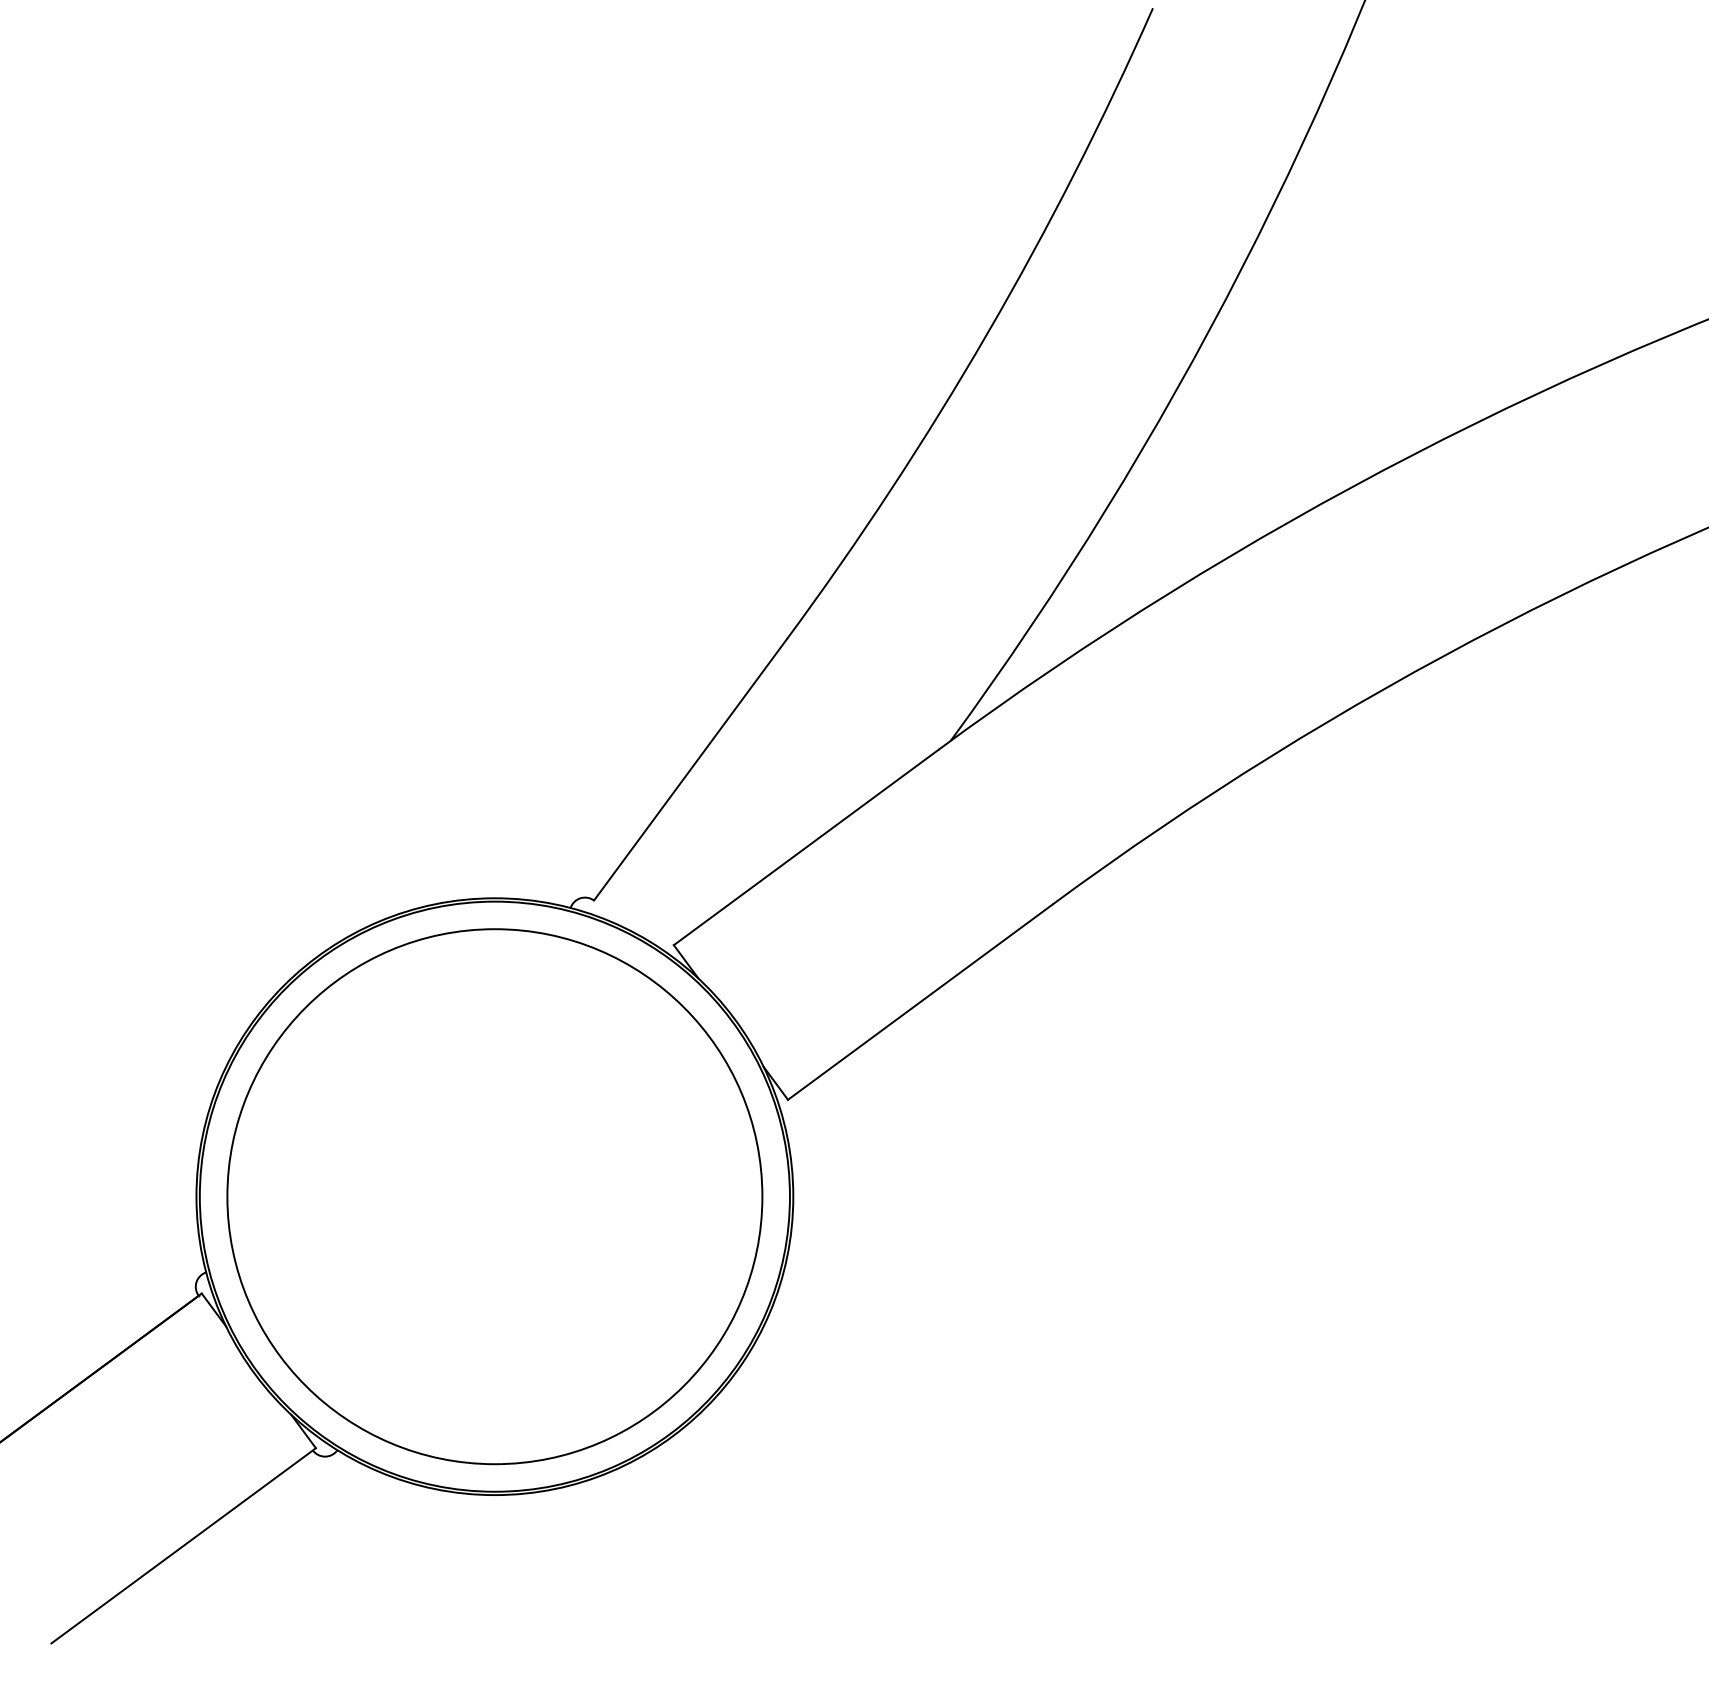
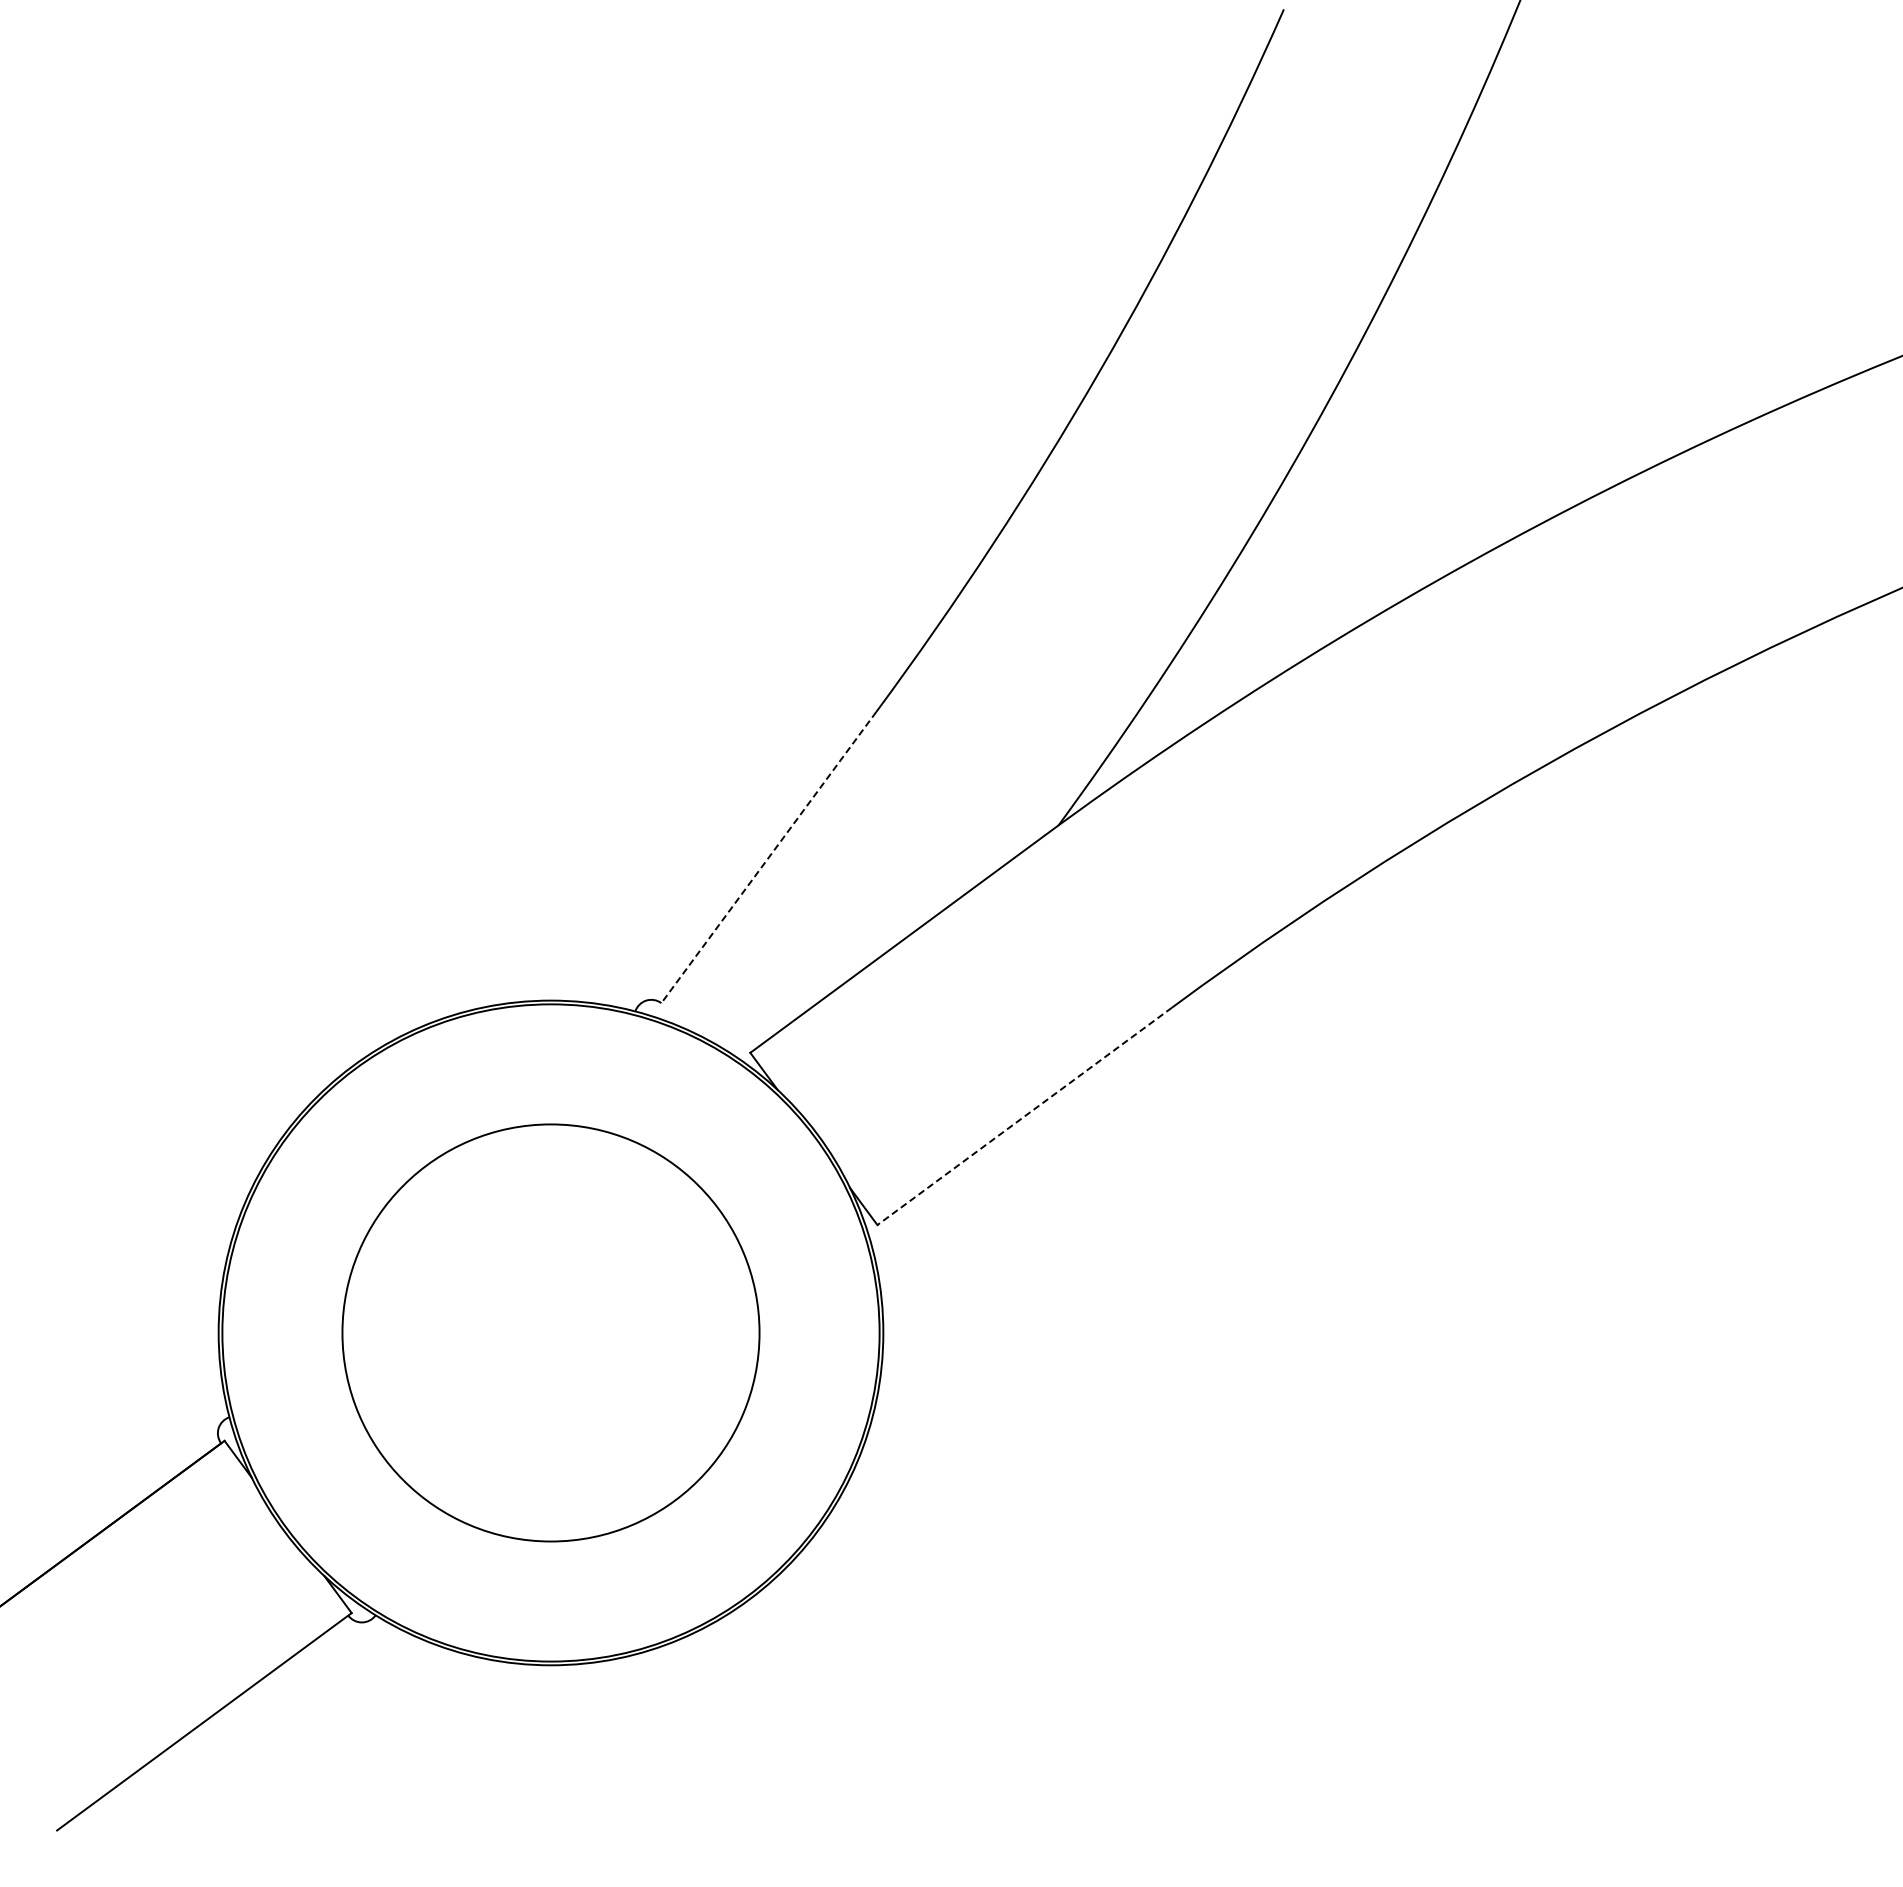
line: (690, 769) -> (768, 857), solid -> dashed
line: (920, 1002) -> (1024, 1116), solid -> dashed
circle: (494, 1196) -> (550, 1332), size x0.7

